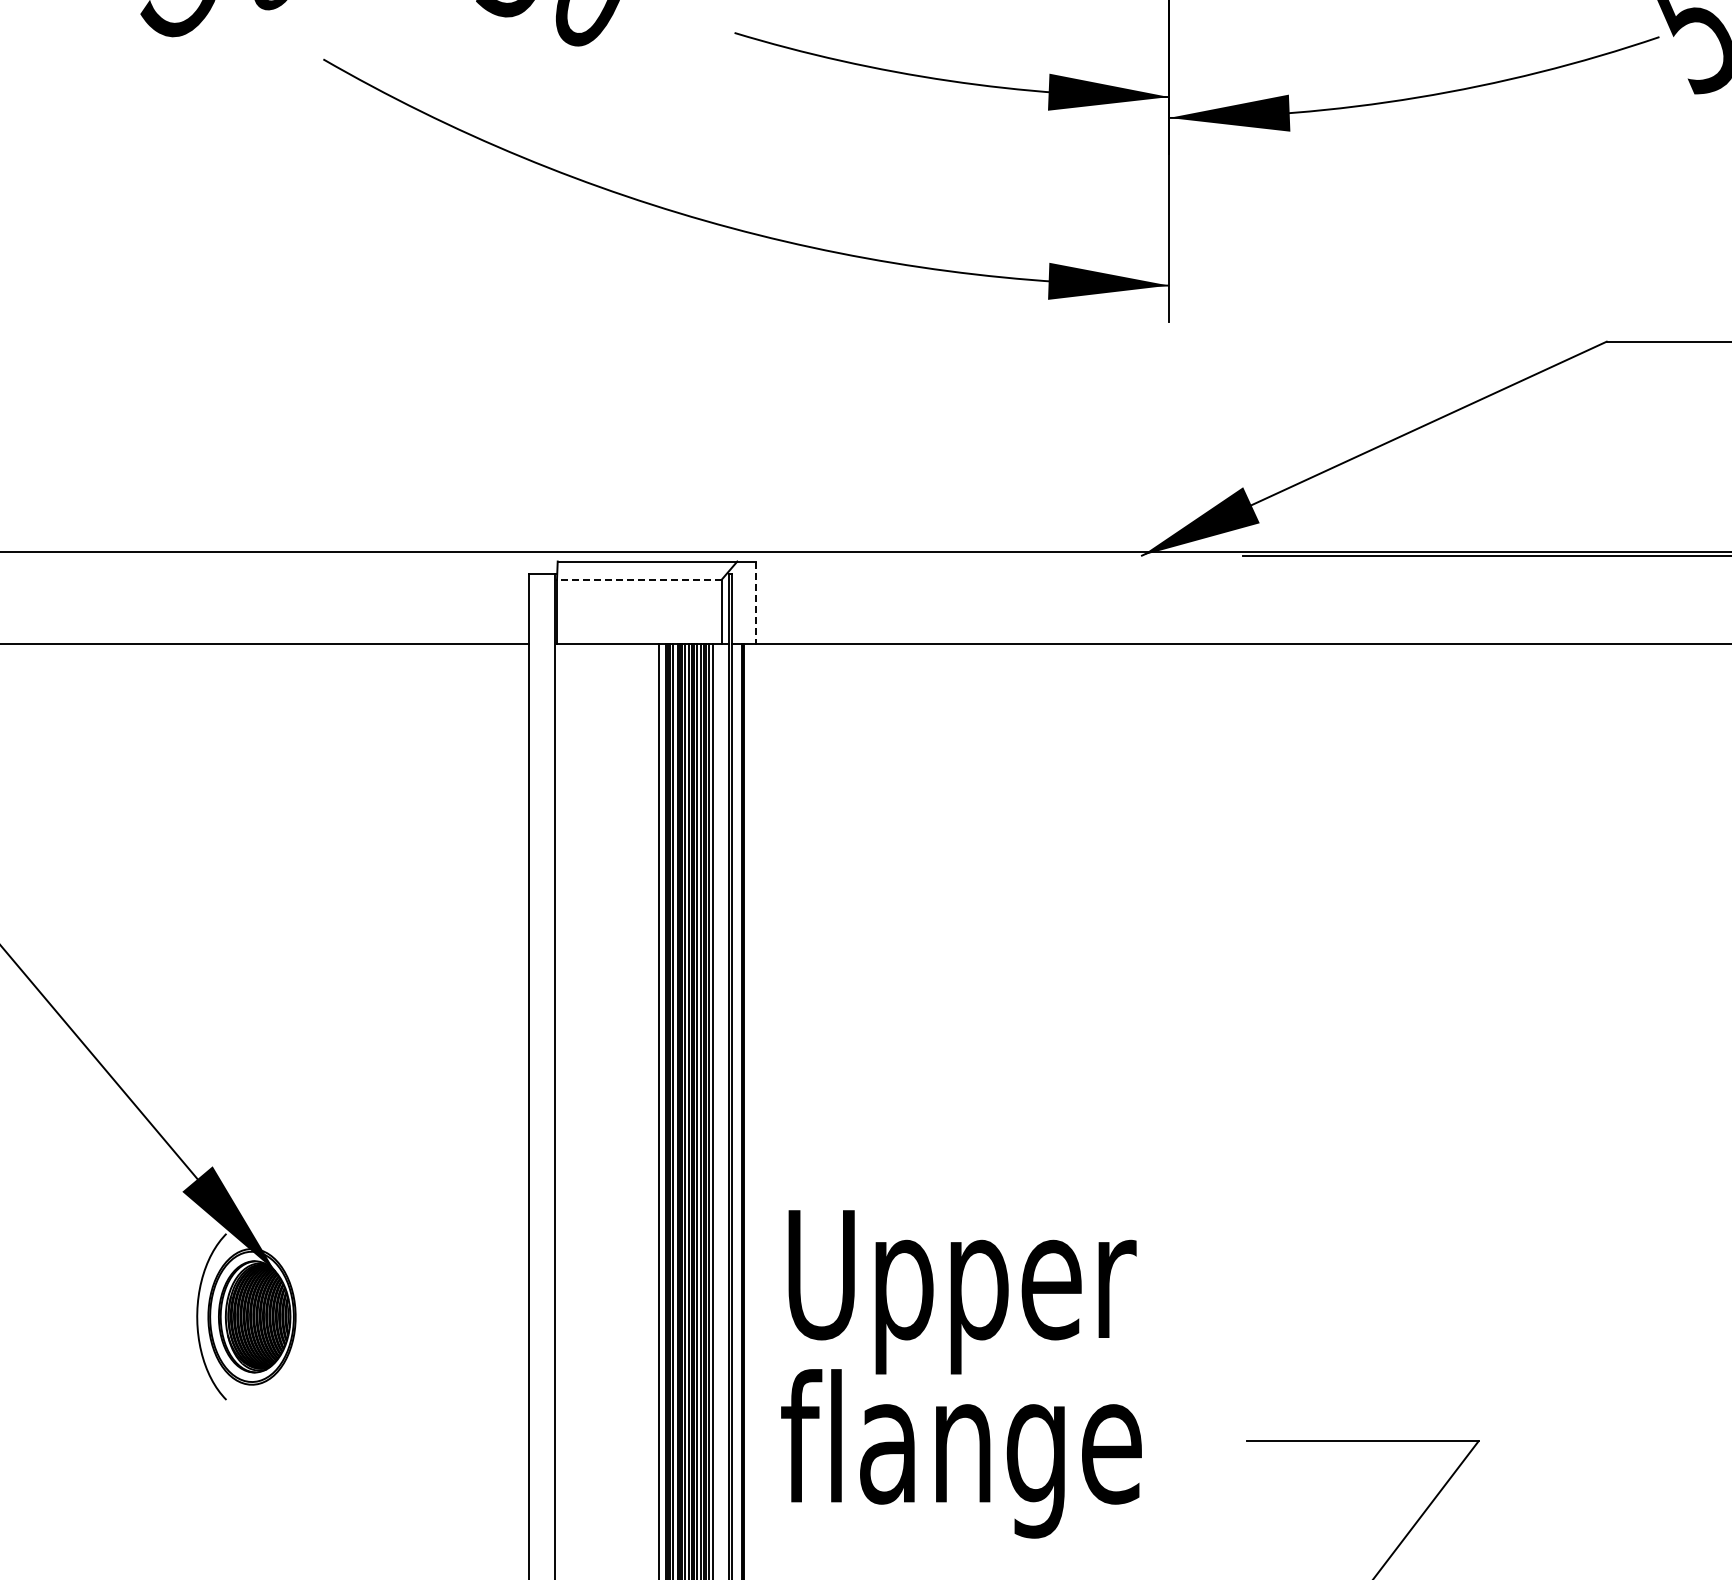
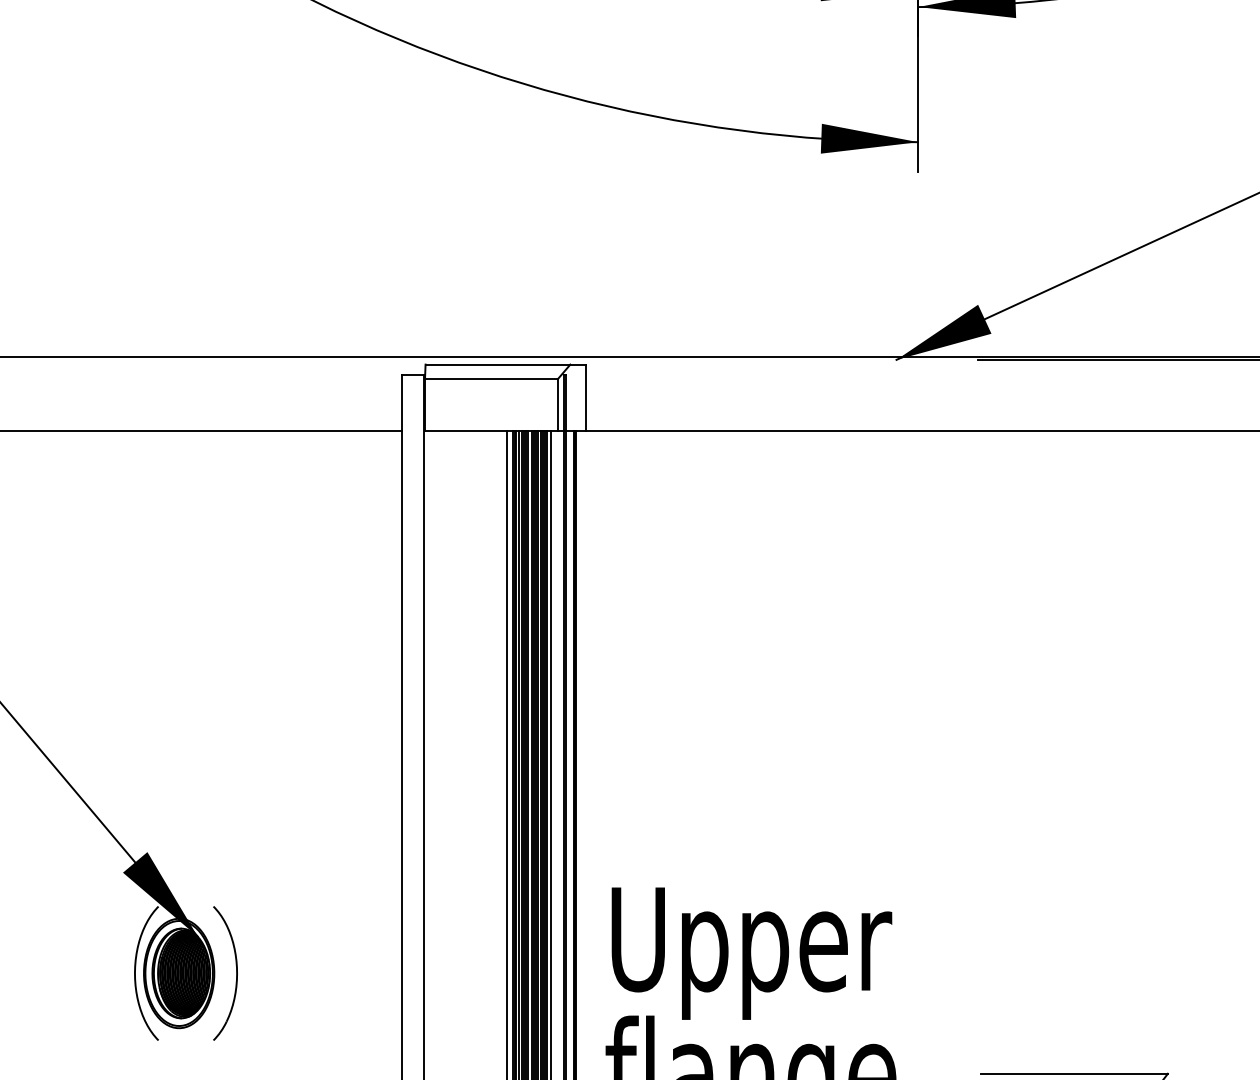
line: (638, 579) -> (490, 379), dashed -> solid
line: (756, 603) -> (585, 398), dashed -> solid
part: (322, 1312) -> (235, 969), added

